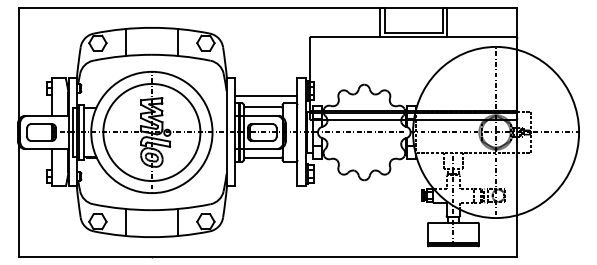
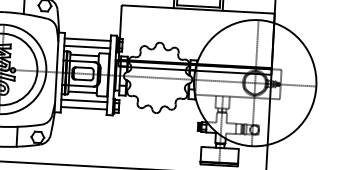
line: (265, 85) -> (87, 39), added
line: (265, 169) -> (83, 101), added
line: (265, 179) -> (83, 108), added

